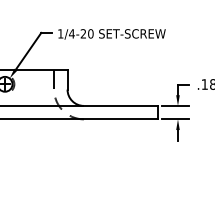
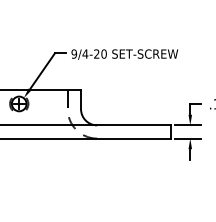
text: (60, 33) -> (74, 53), 1/4-20 -> 9/4-20

